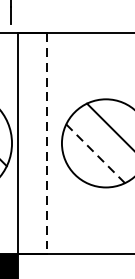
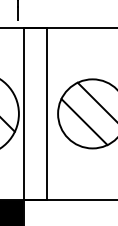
line: (47, 144) -> (46, 114), dashed -> solid
line: (95, 154) -> (84, 122), dashed -> solid

